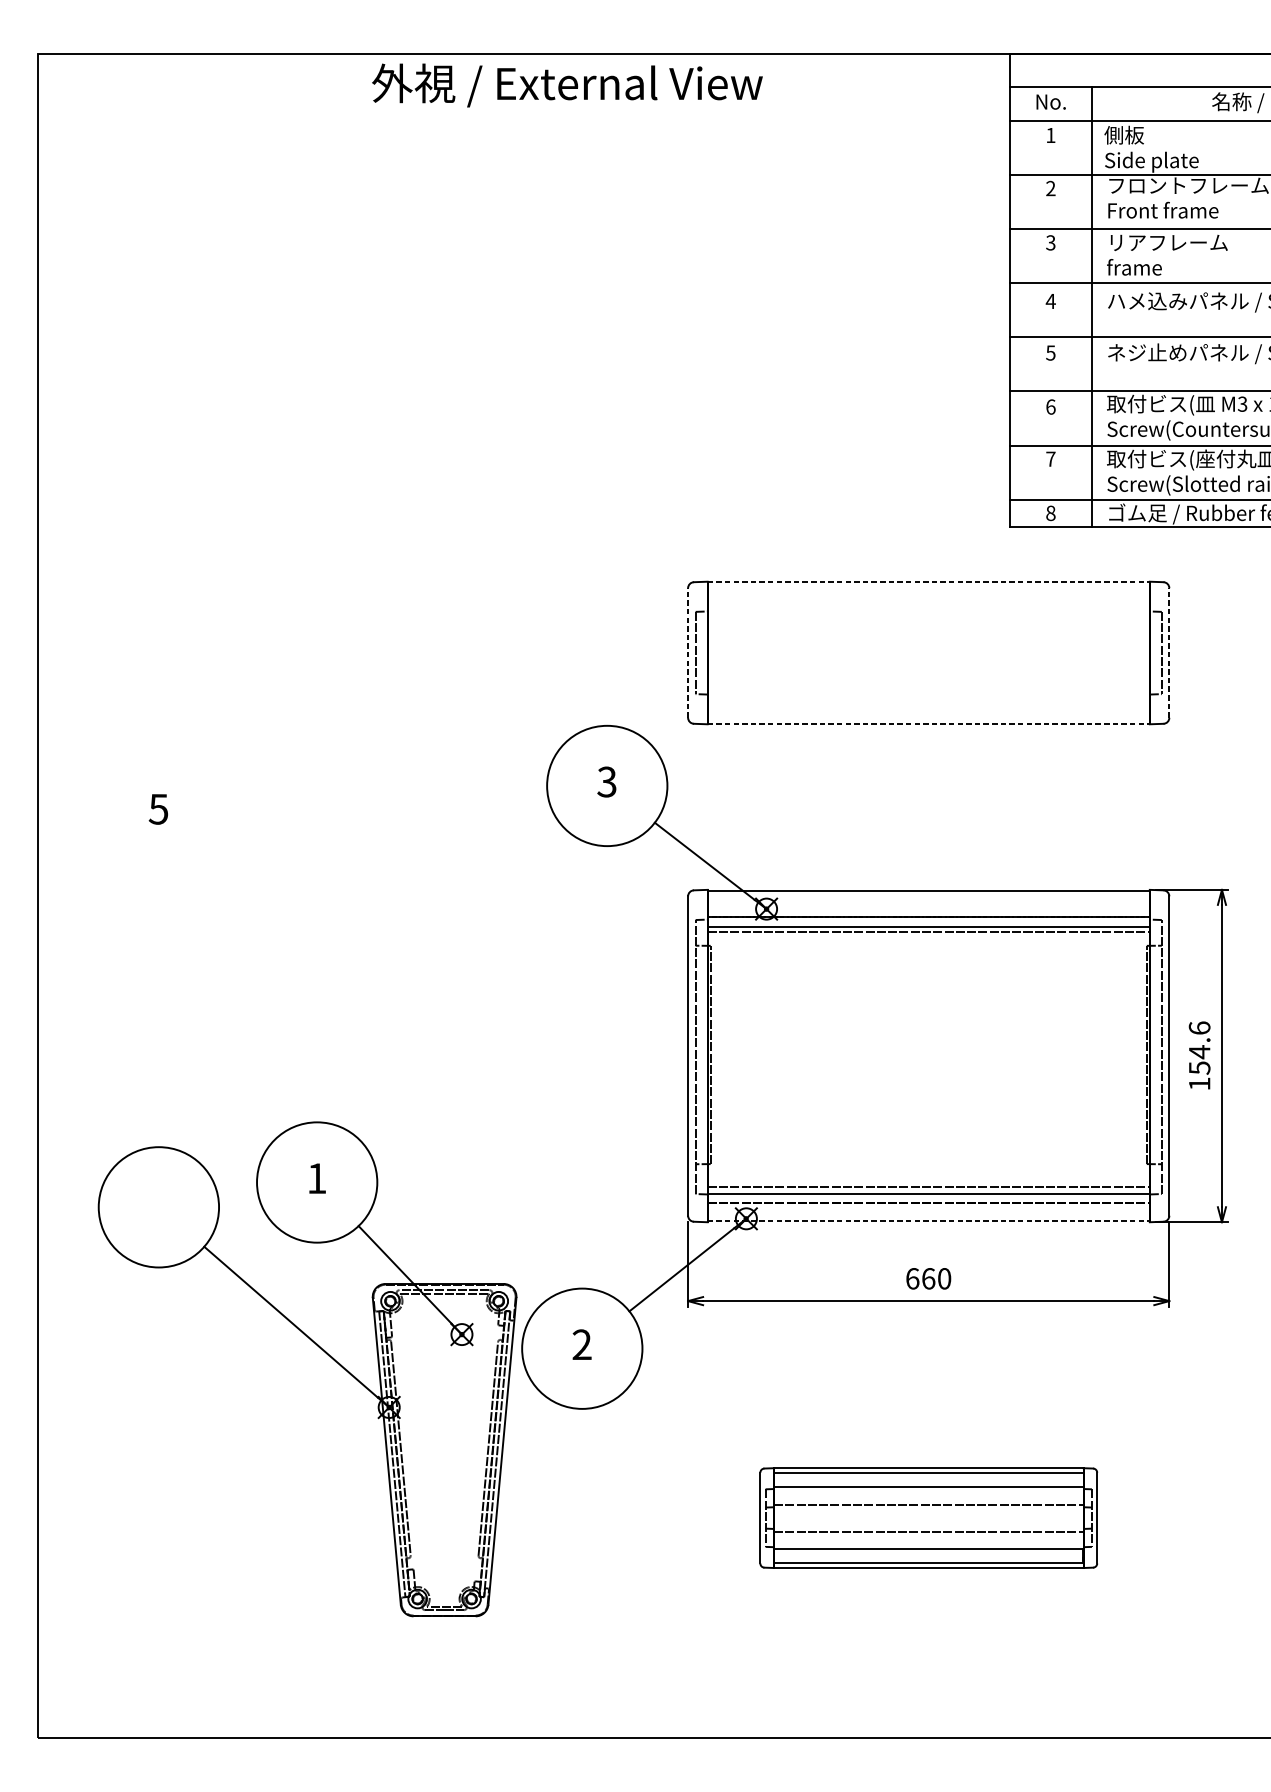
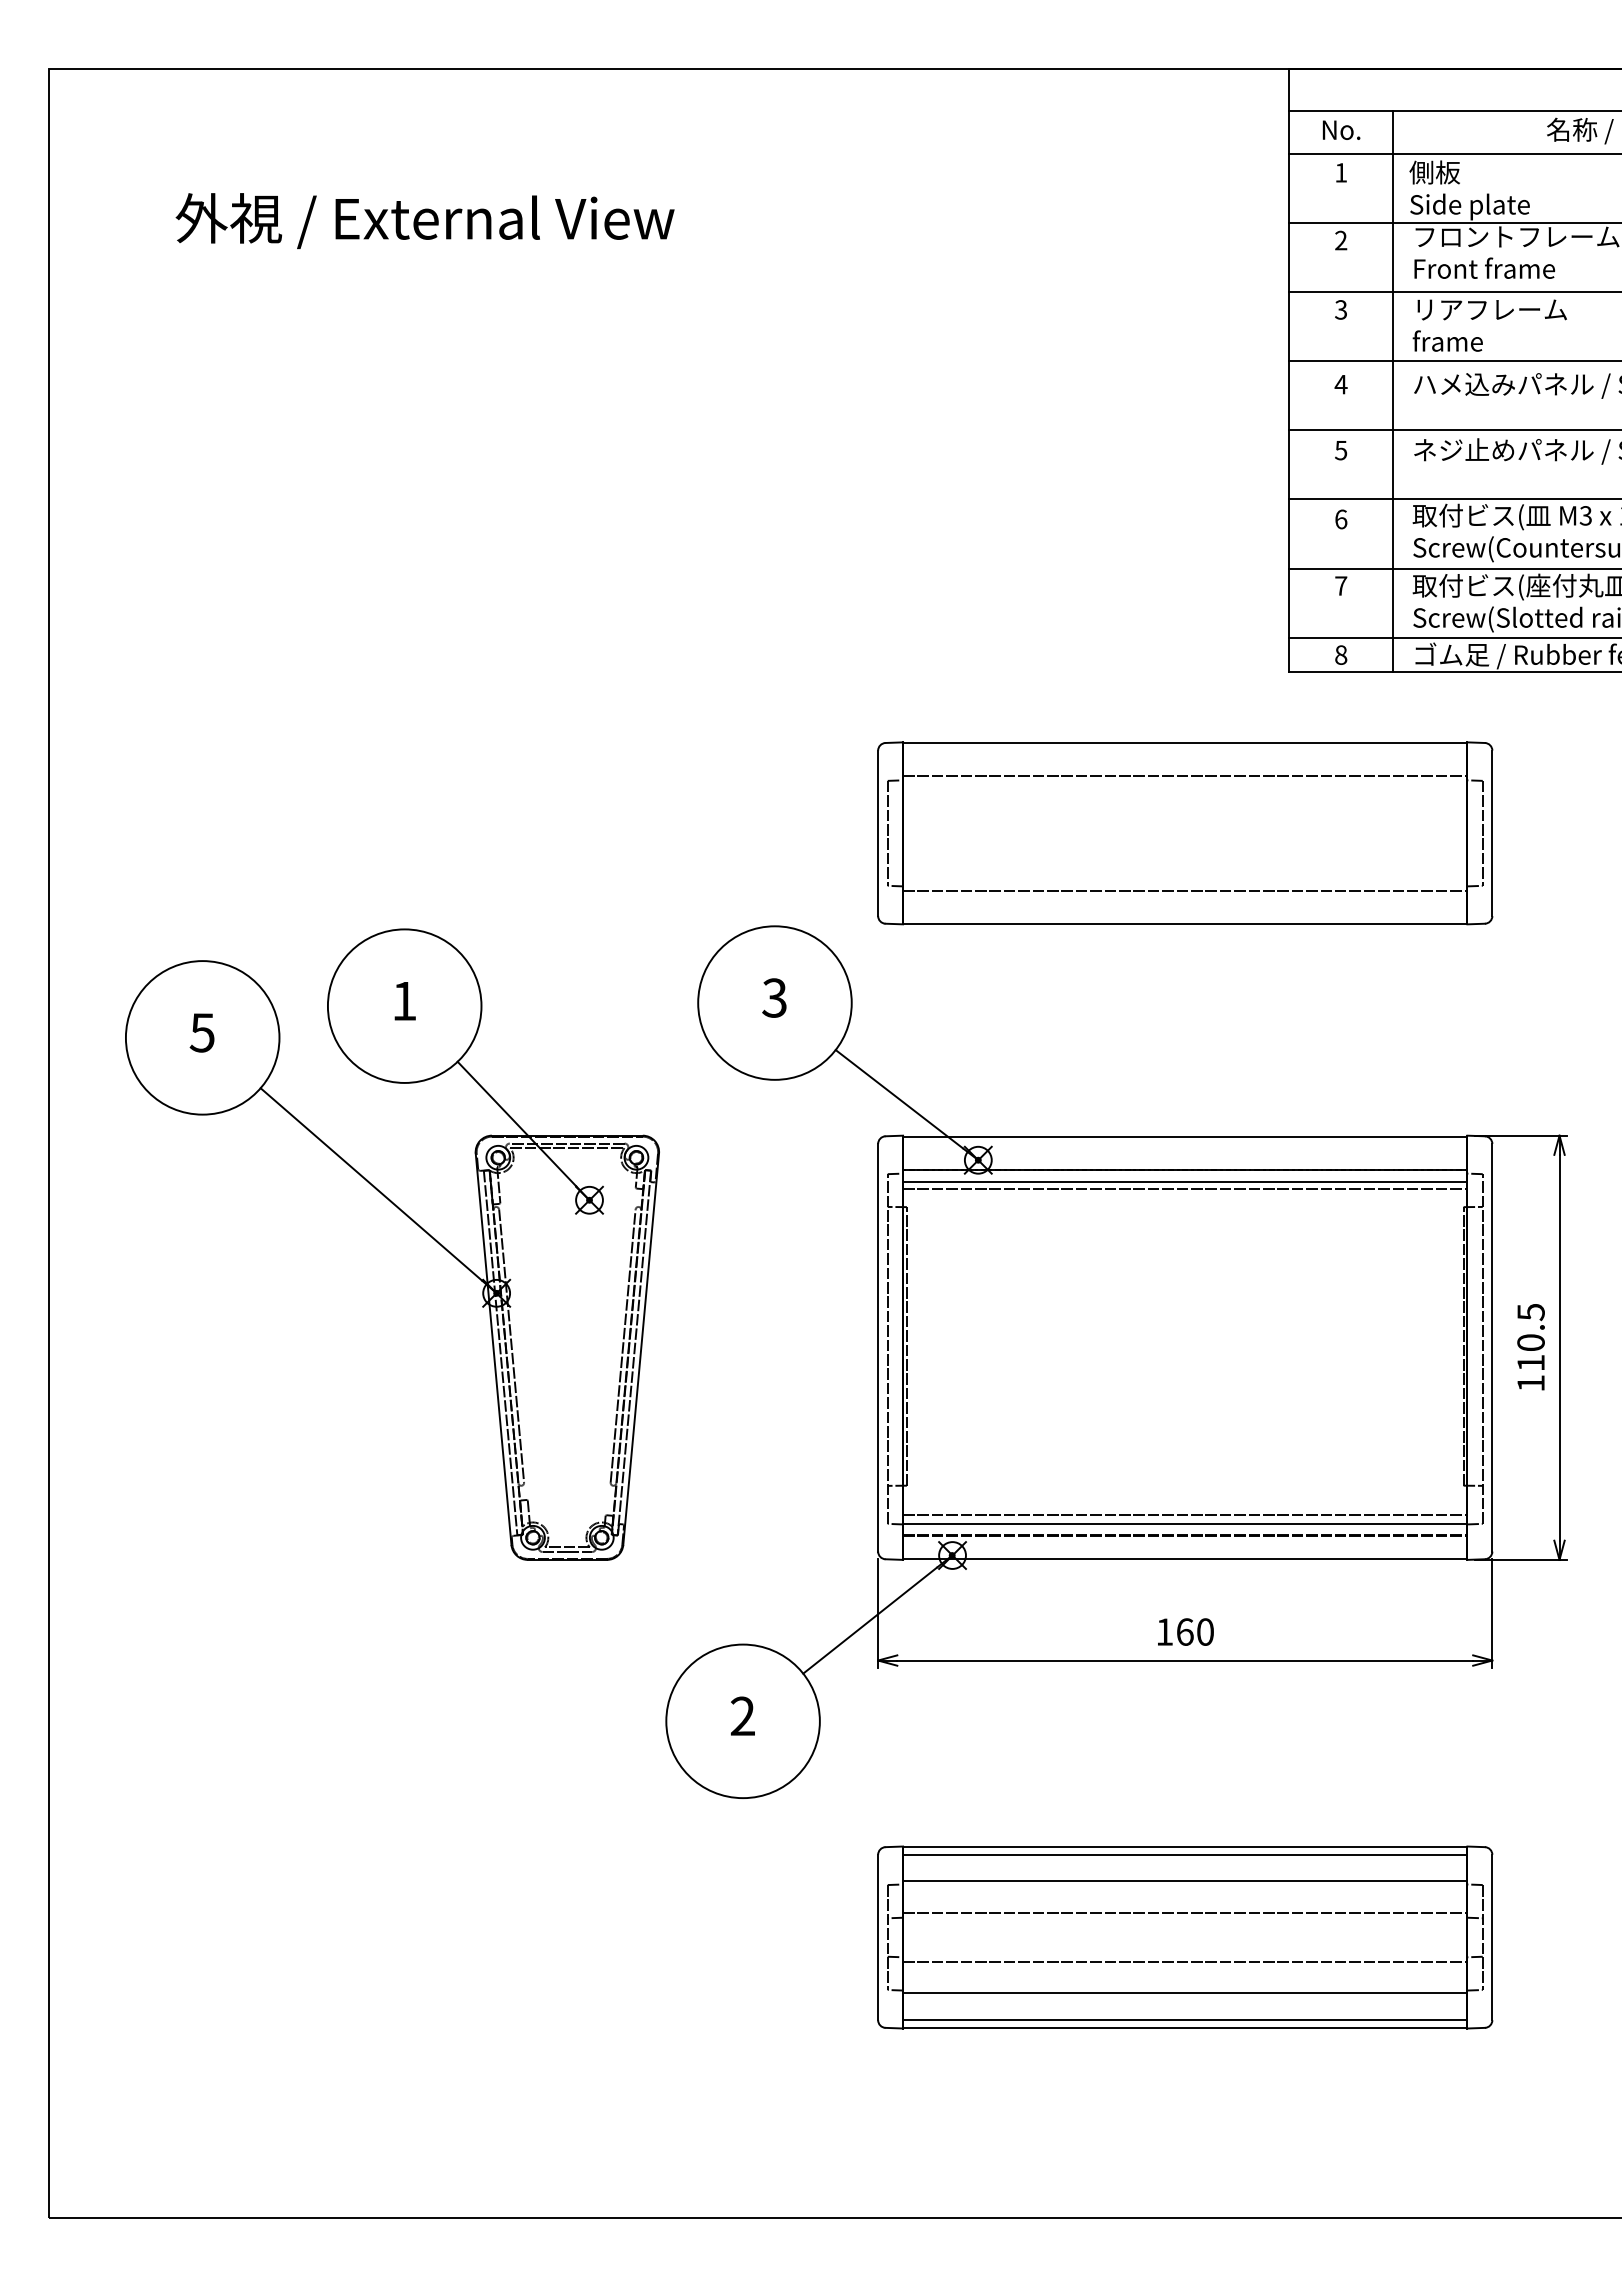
text: (566, 85) -> (424, 220), moved
line: (928, 581) -> (1185, 742), dashed -> solid
line: (928, 607) -> (1185, 775), added
line: (688, 653) -> (878, 833), dashed -> solid
line: (1169, 653) -> (1492, 833), dashed -> solid
line: (928, 697) -> (1185, 890), added
line: (928, 724) -> (1185, 924), dashed -> solid
text: (1199, 1047) -> (1530, 1337), 154.6 -> 110.5
line: (928, 1221) -> (1185, 1558), dashed -> solid
text: (912, 1278) -> (1164, 1631), 660 -> 160
part: (324, 1351) -> (413, 1222), moved
part: (928, 1518) -> (1185, 1937), size x1.43

